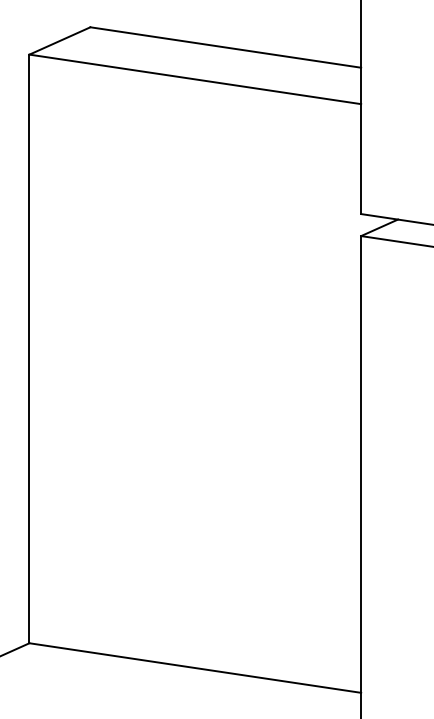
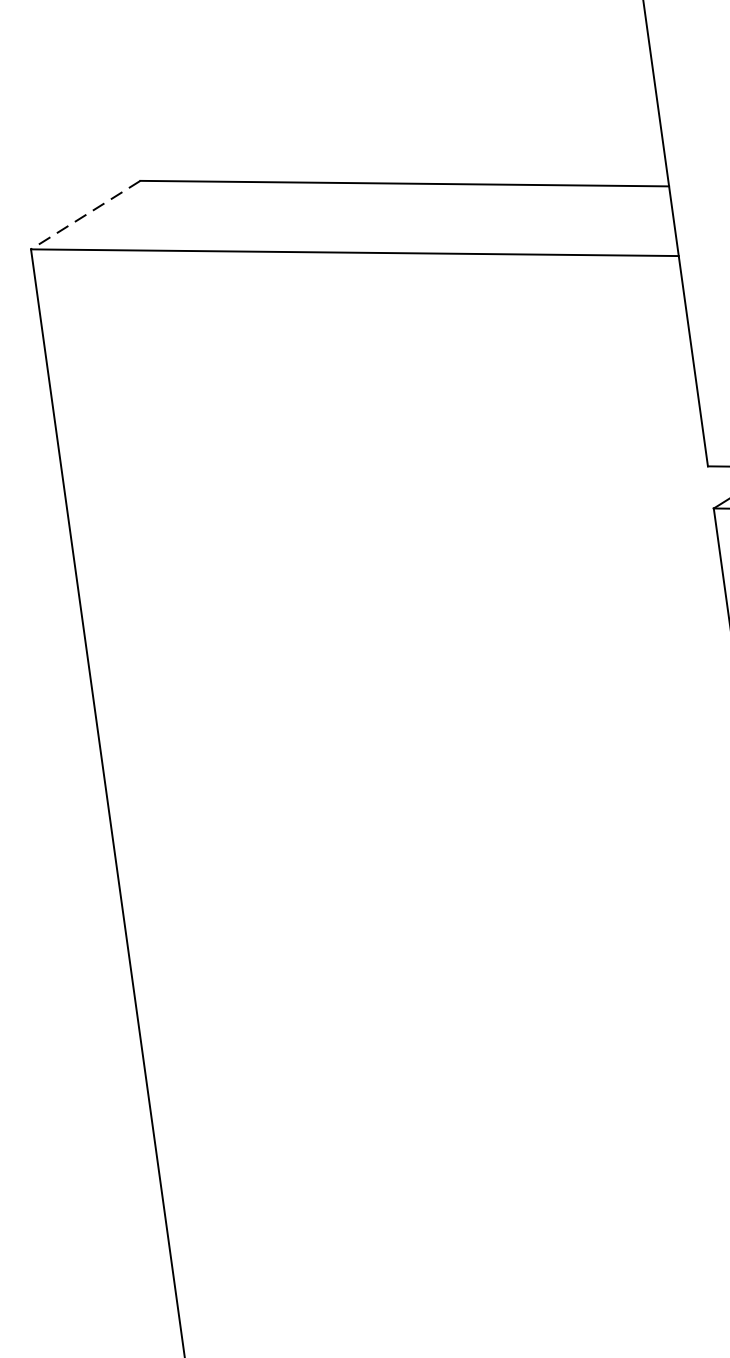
line: (59, 41) -> (84, 216), solid -> dashed

